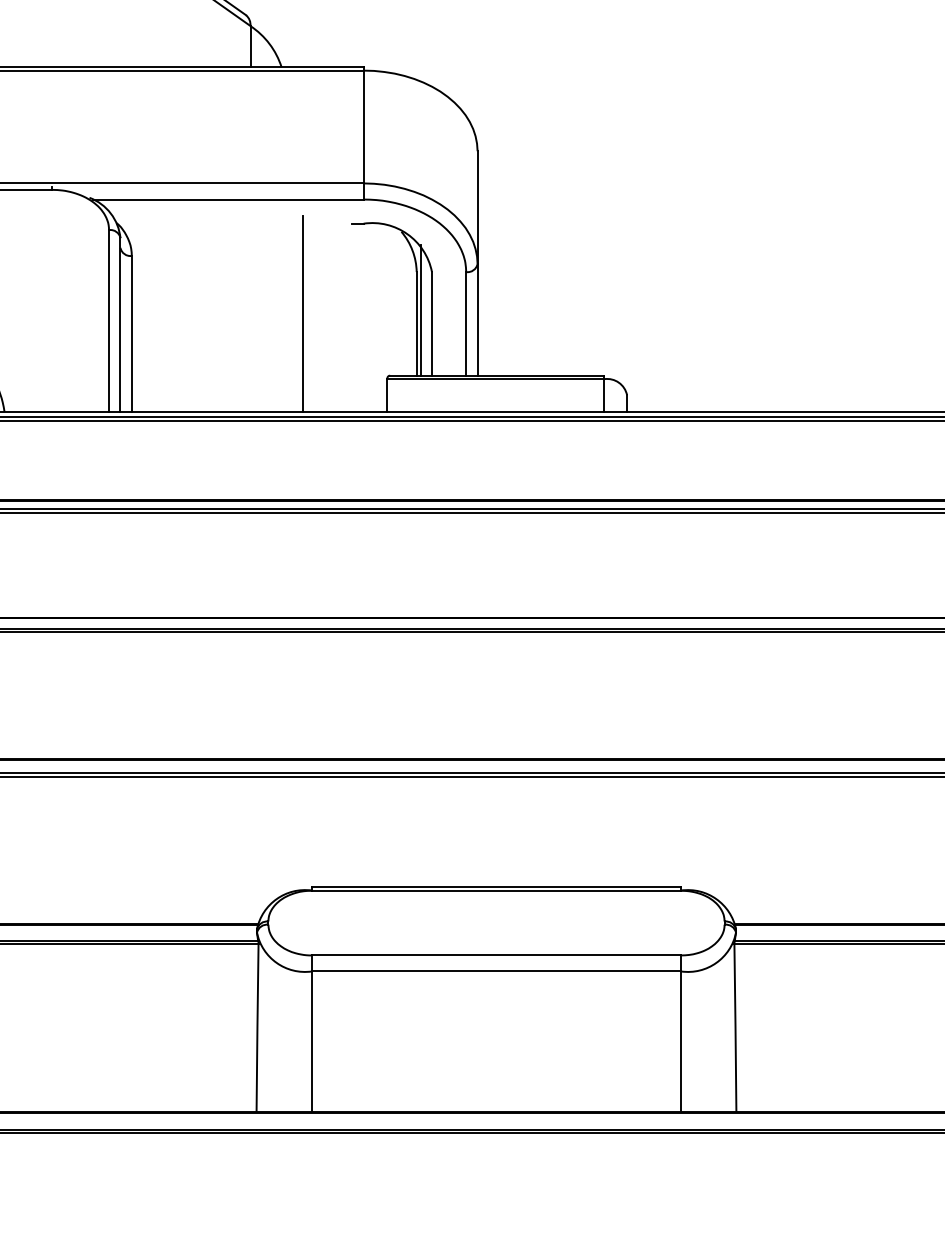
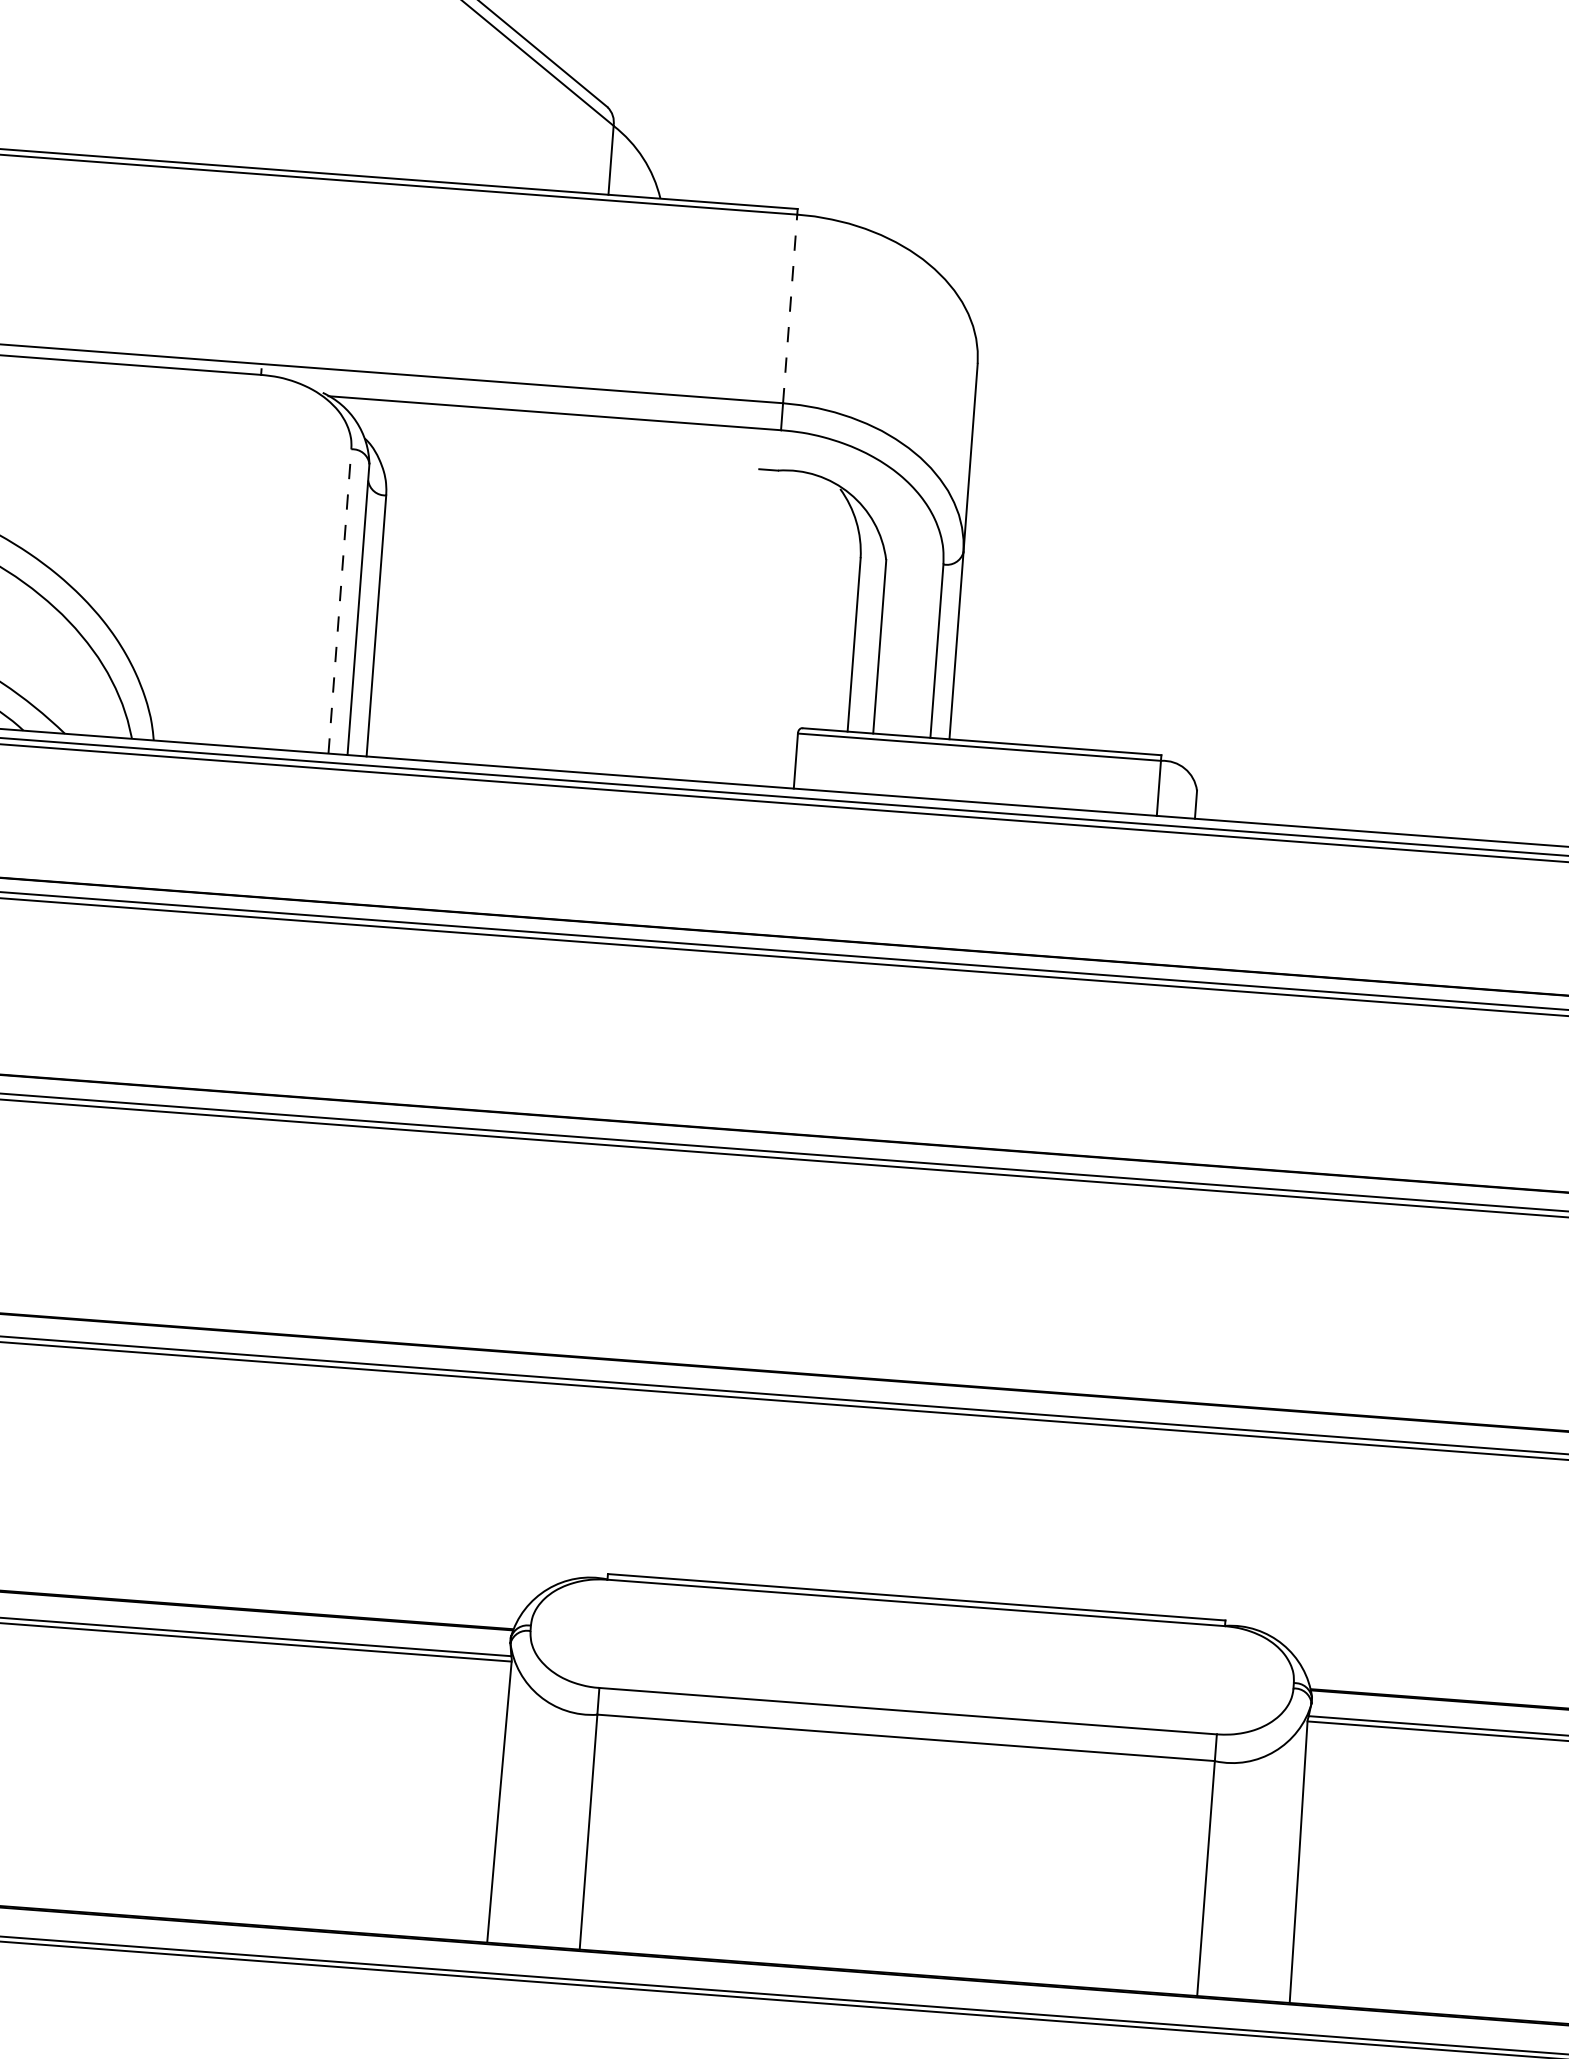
line: (363, 126) -> (789, 308), solid -> dashed
line: (420, 310) -> (862, 622), removed
line: (302, 313) -> (664, 613), removed
line: (109, 321) -> (340, 602), solid -> dashed

